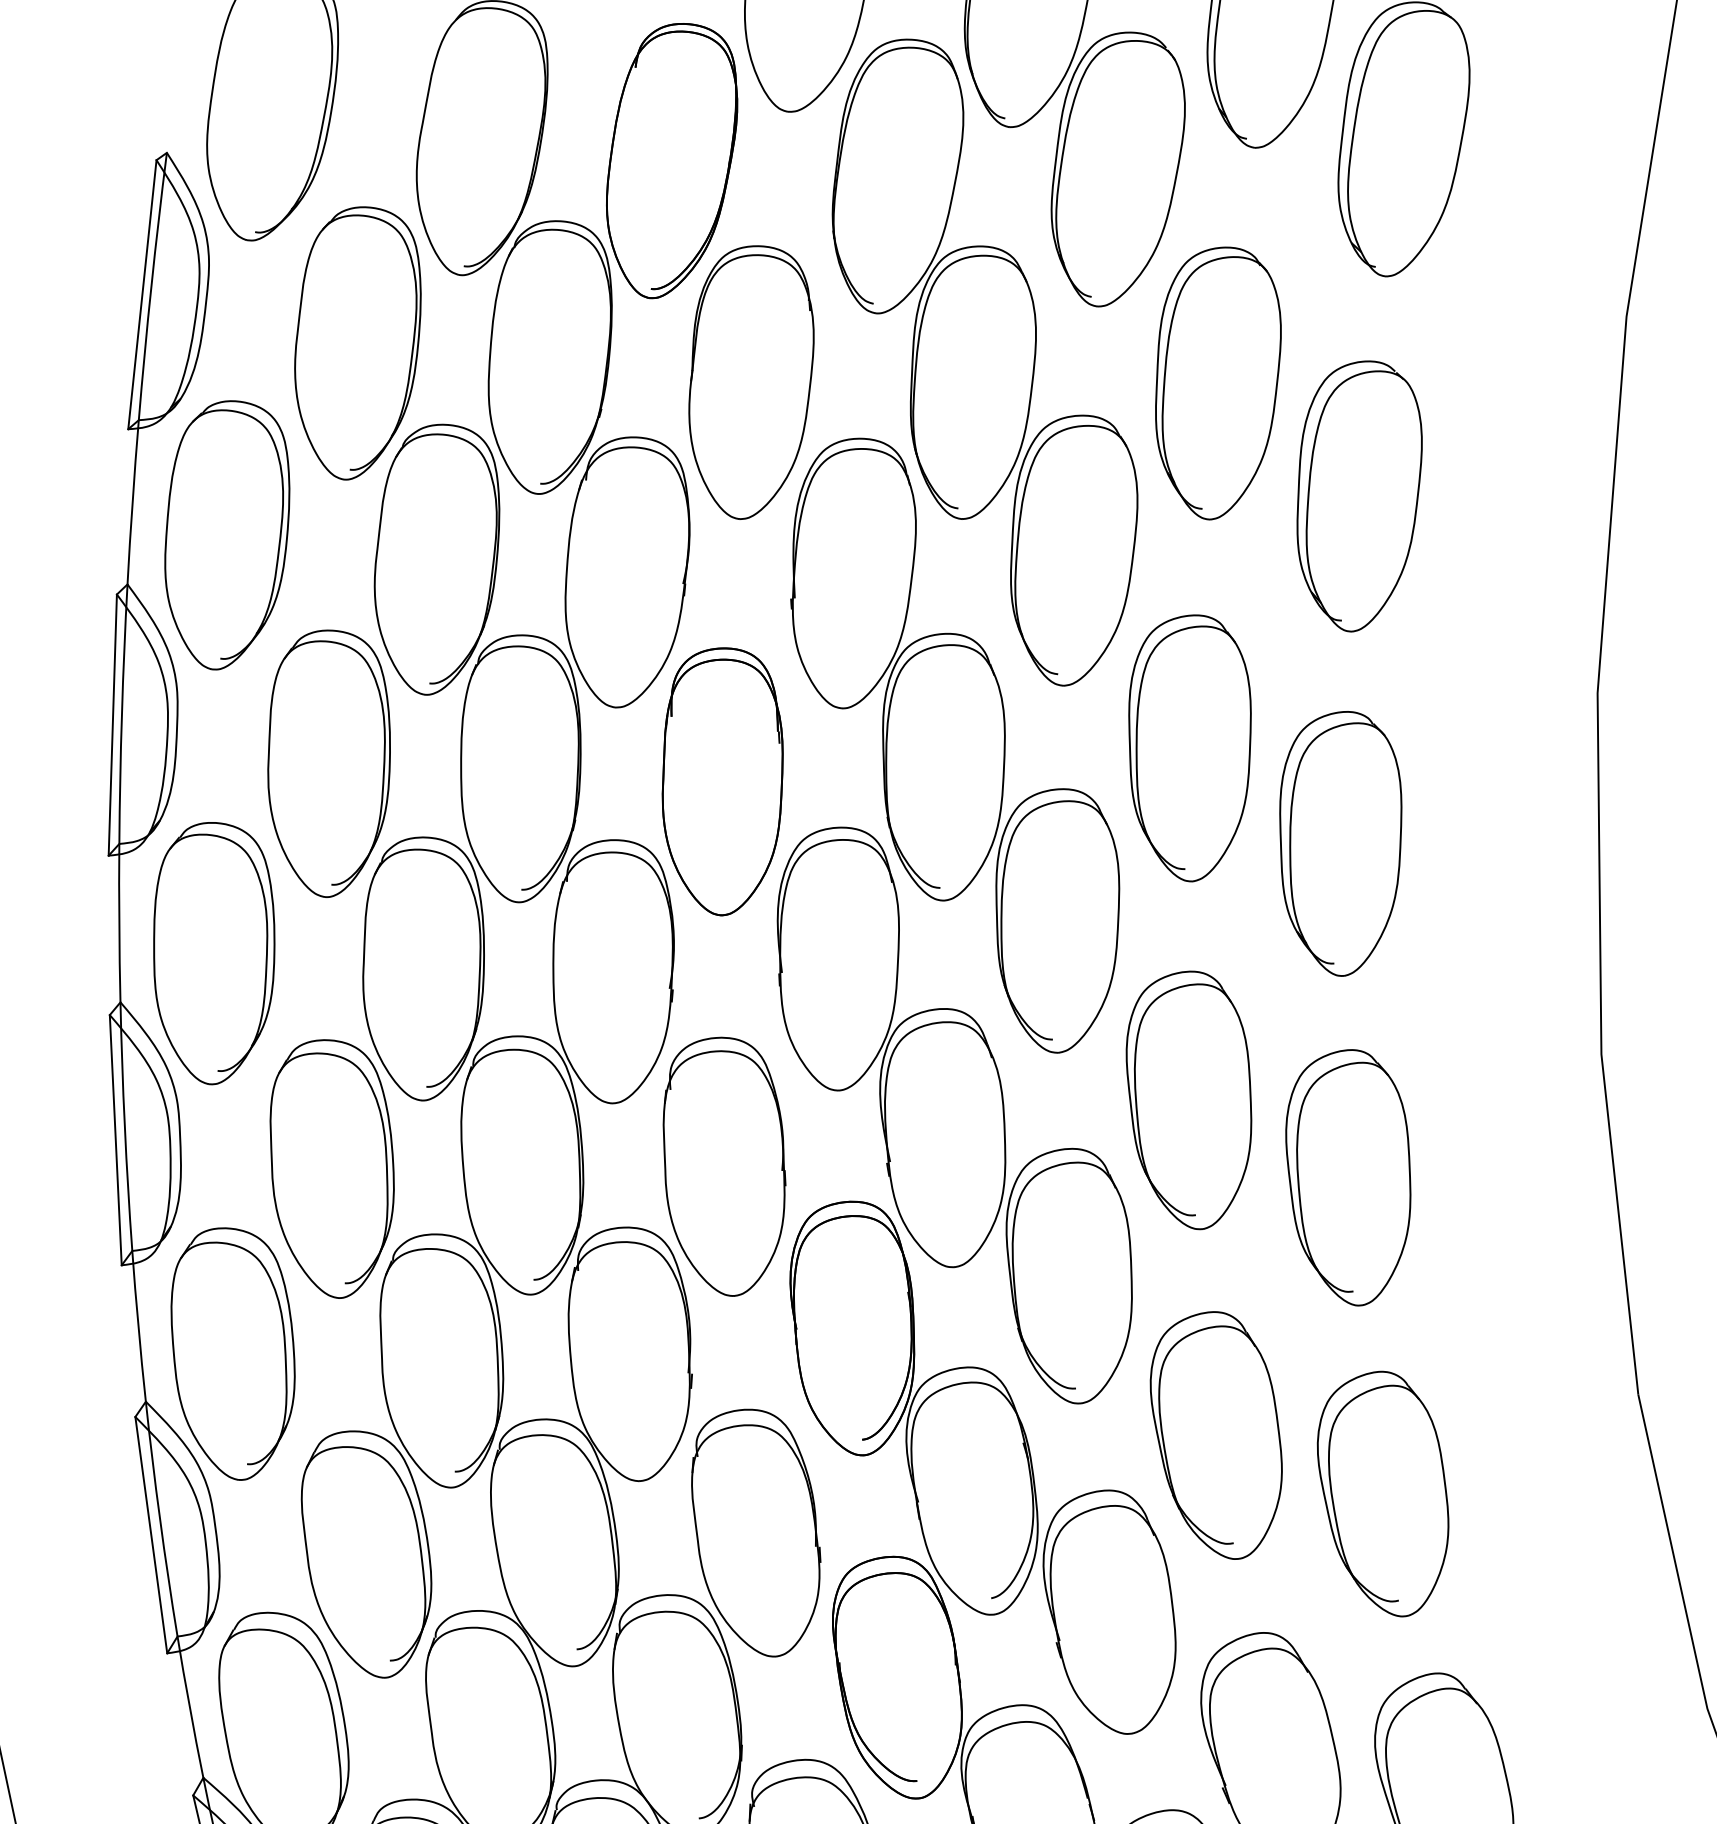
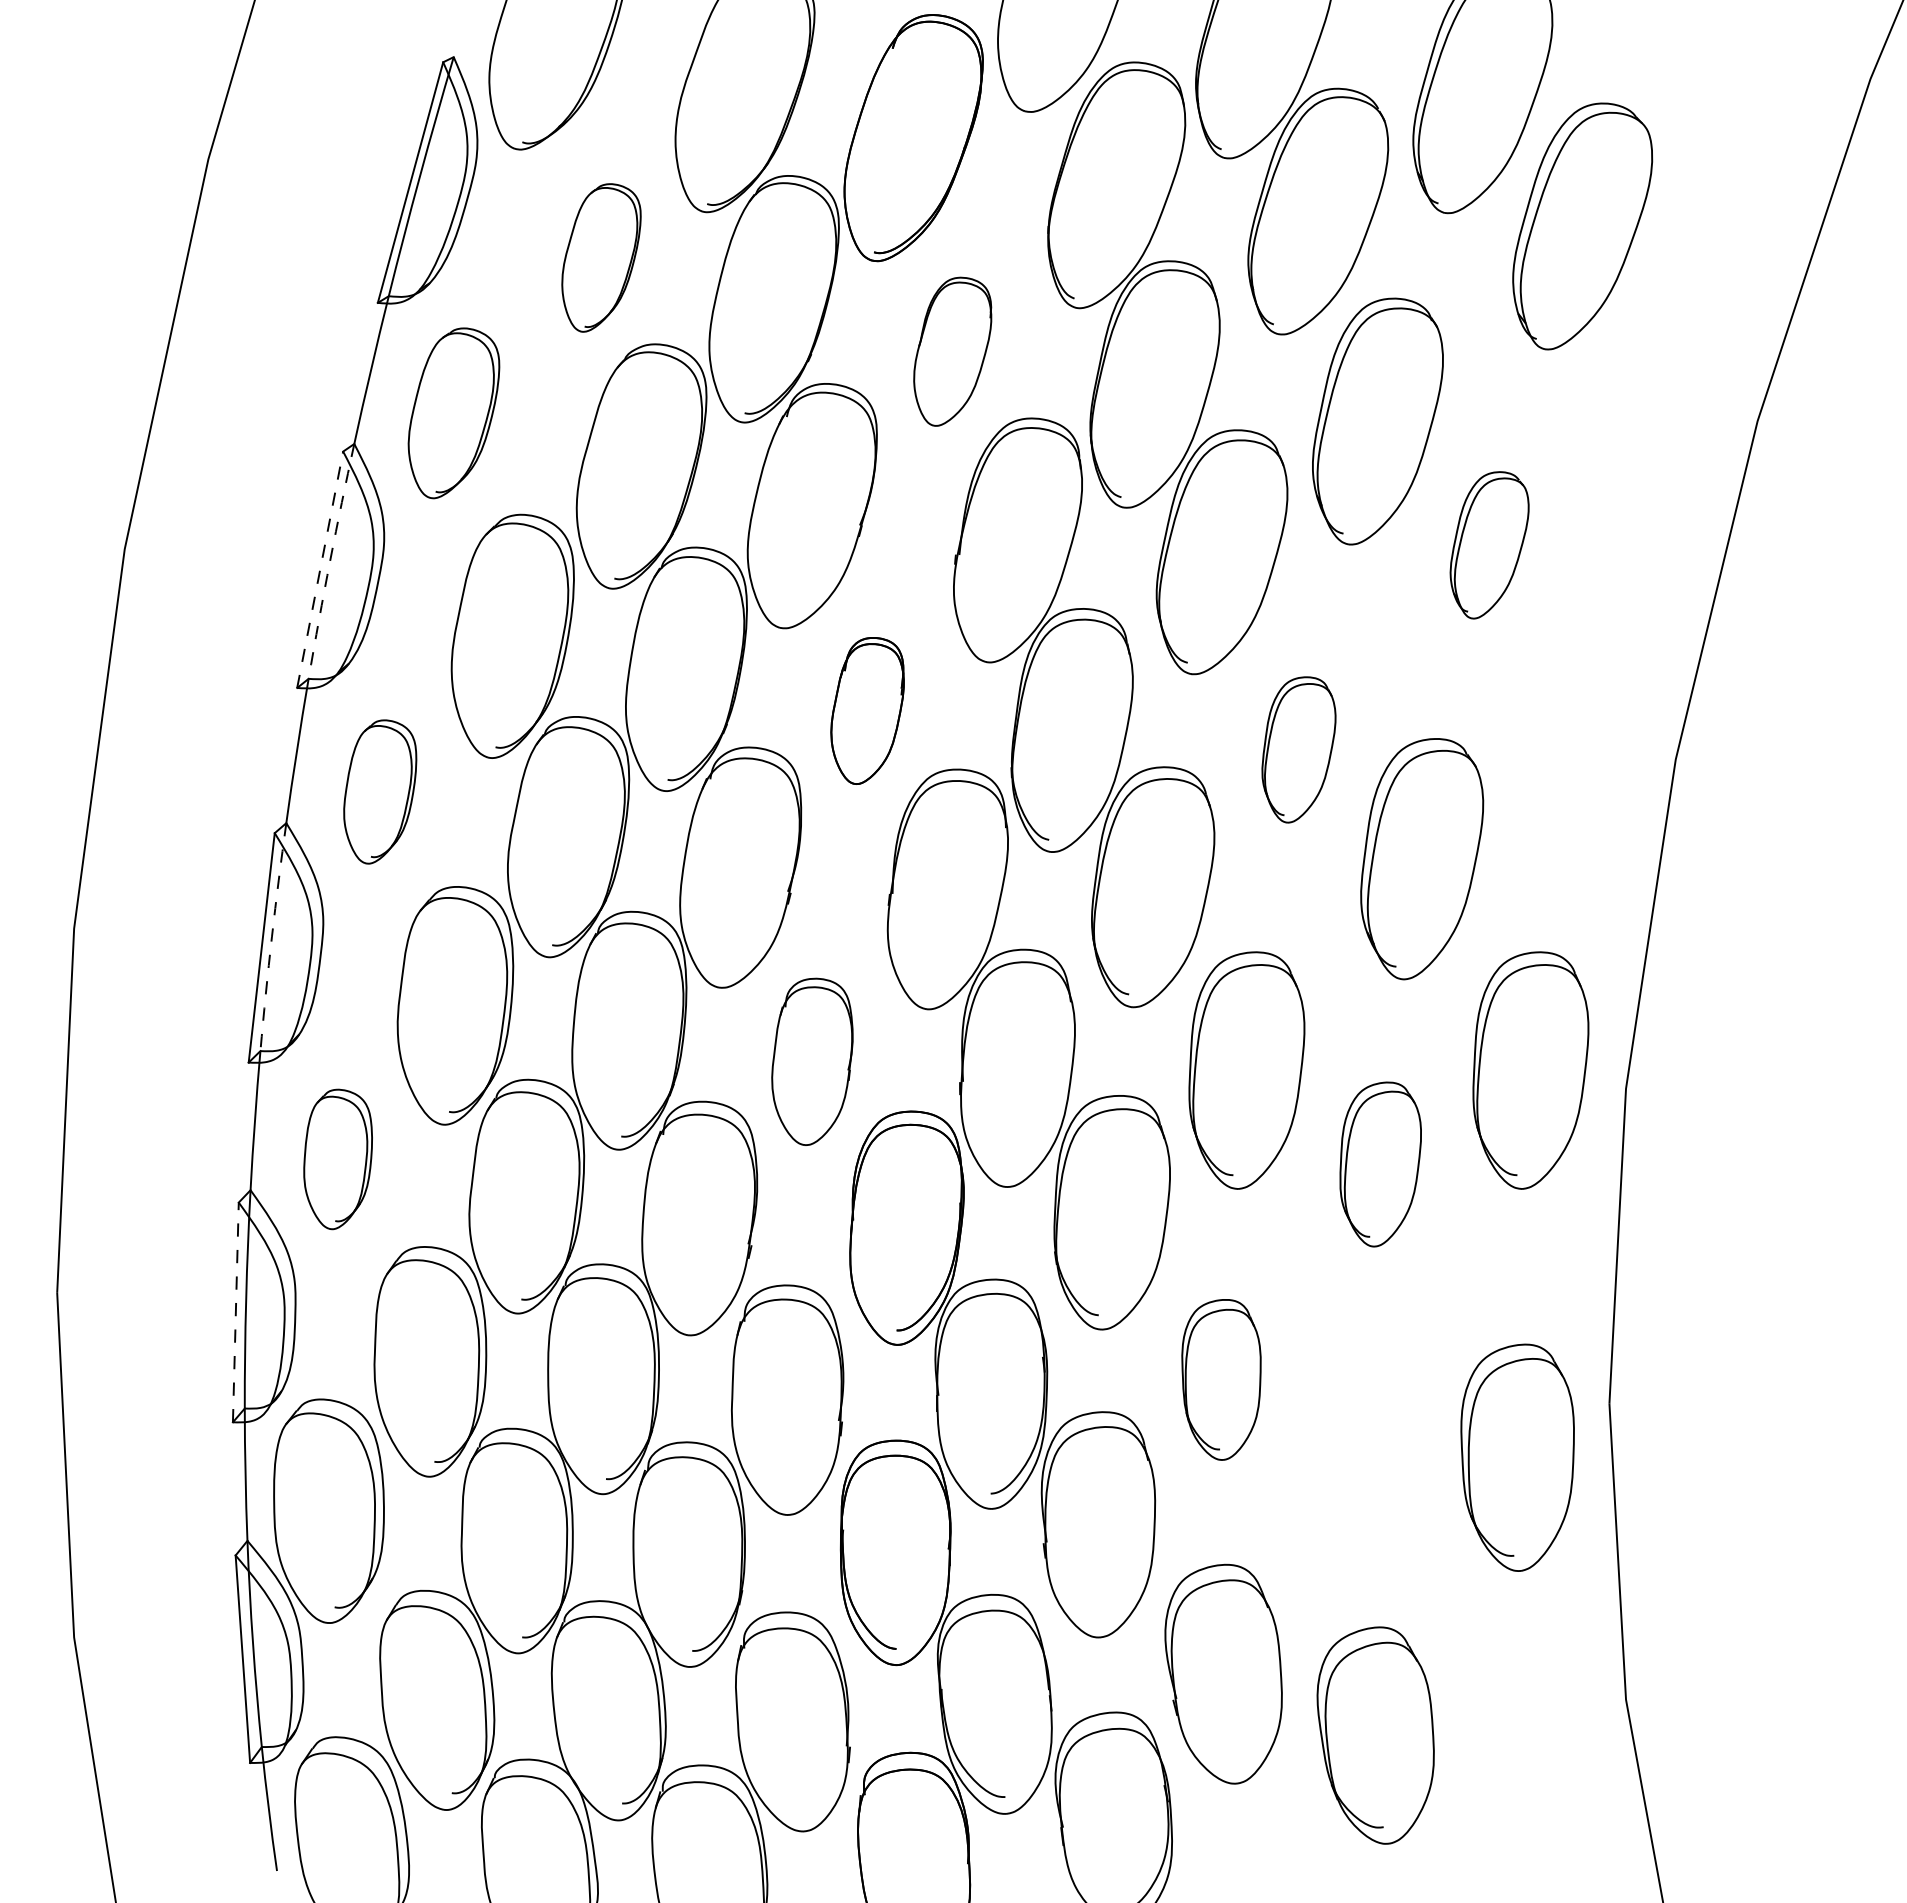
part: (359, 341) -> (601, 257), size x0.6
part: (752, 381) -> (952, 351), size x0.6
part: (1360, 496) -> (1489, 545), size x0.6
part: (228, 534) -> (453, 413), size x0.7
arc: (122, 714) -> (330, 561), solid -> dashed
line: (113, 724) -> (320, 569), solid -> dashed
part: (1191, 747) -> (1298, 749), size x0.6
part: (723, 780) -> (867, 710), size x0.6
part: (215, 952) -> (380, 791), size x0.6
part: (1495, 1051) -> (1530, 1070), added
arc: (124, 1126) -> (271, 936), solid -> dashed
part: (725, 1166) -> (812, 1061), size x0.7
part: (1351, 1178) -> (1380, 1164), size x0.7
part: (233, 1353) -> (337, 1159), size x0.6
part: (1218, 1435) -> (1221, 1379), size x0.7
part: (1385, 1494) -> (1517, 1457), moved
line: (150, 1535) -> (235, 1312), solid -> dashed

